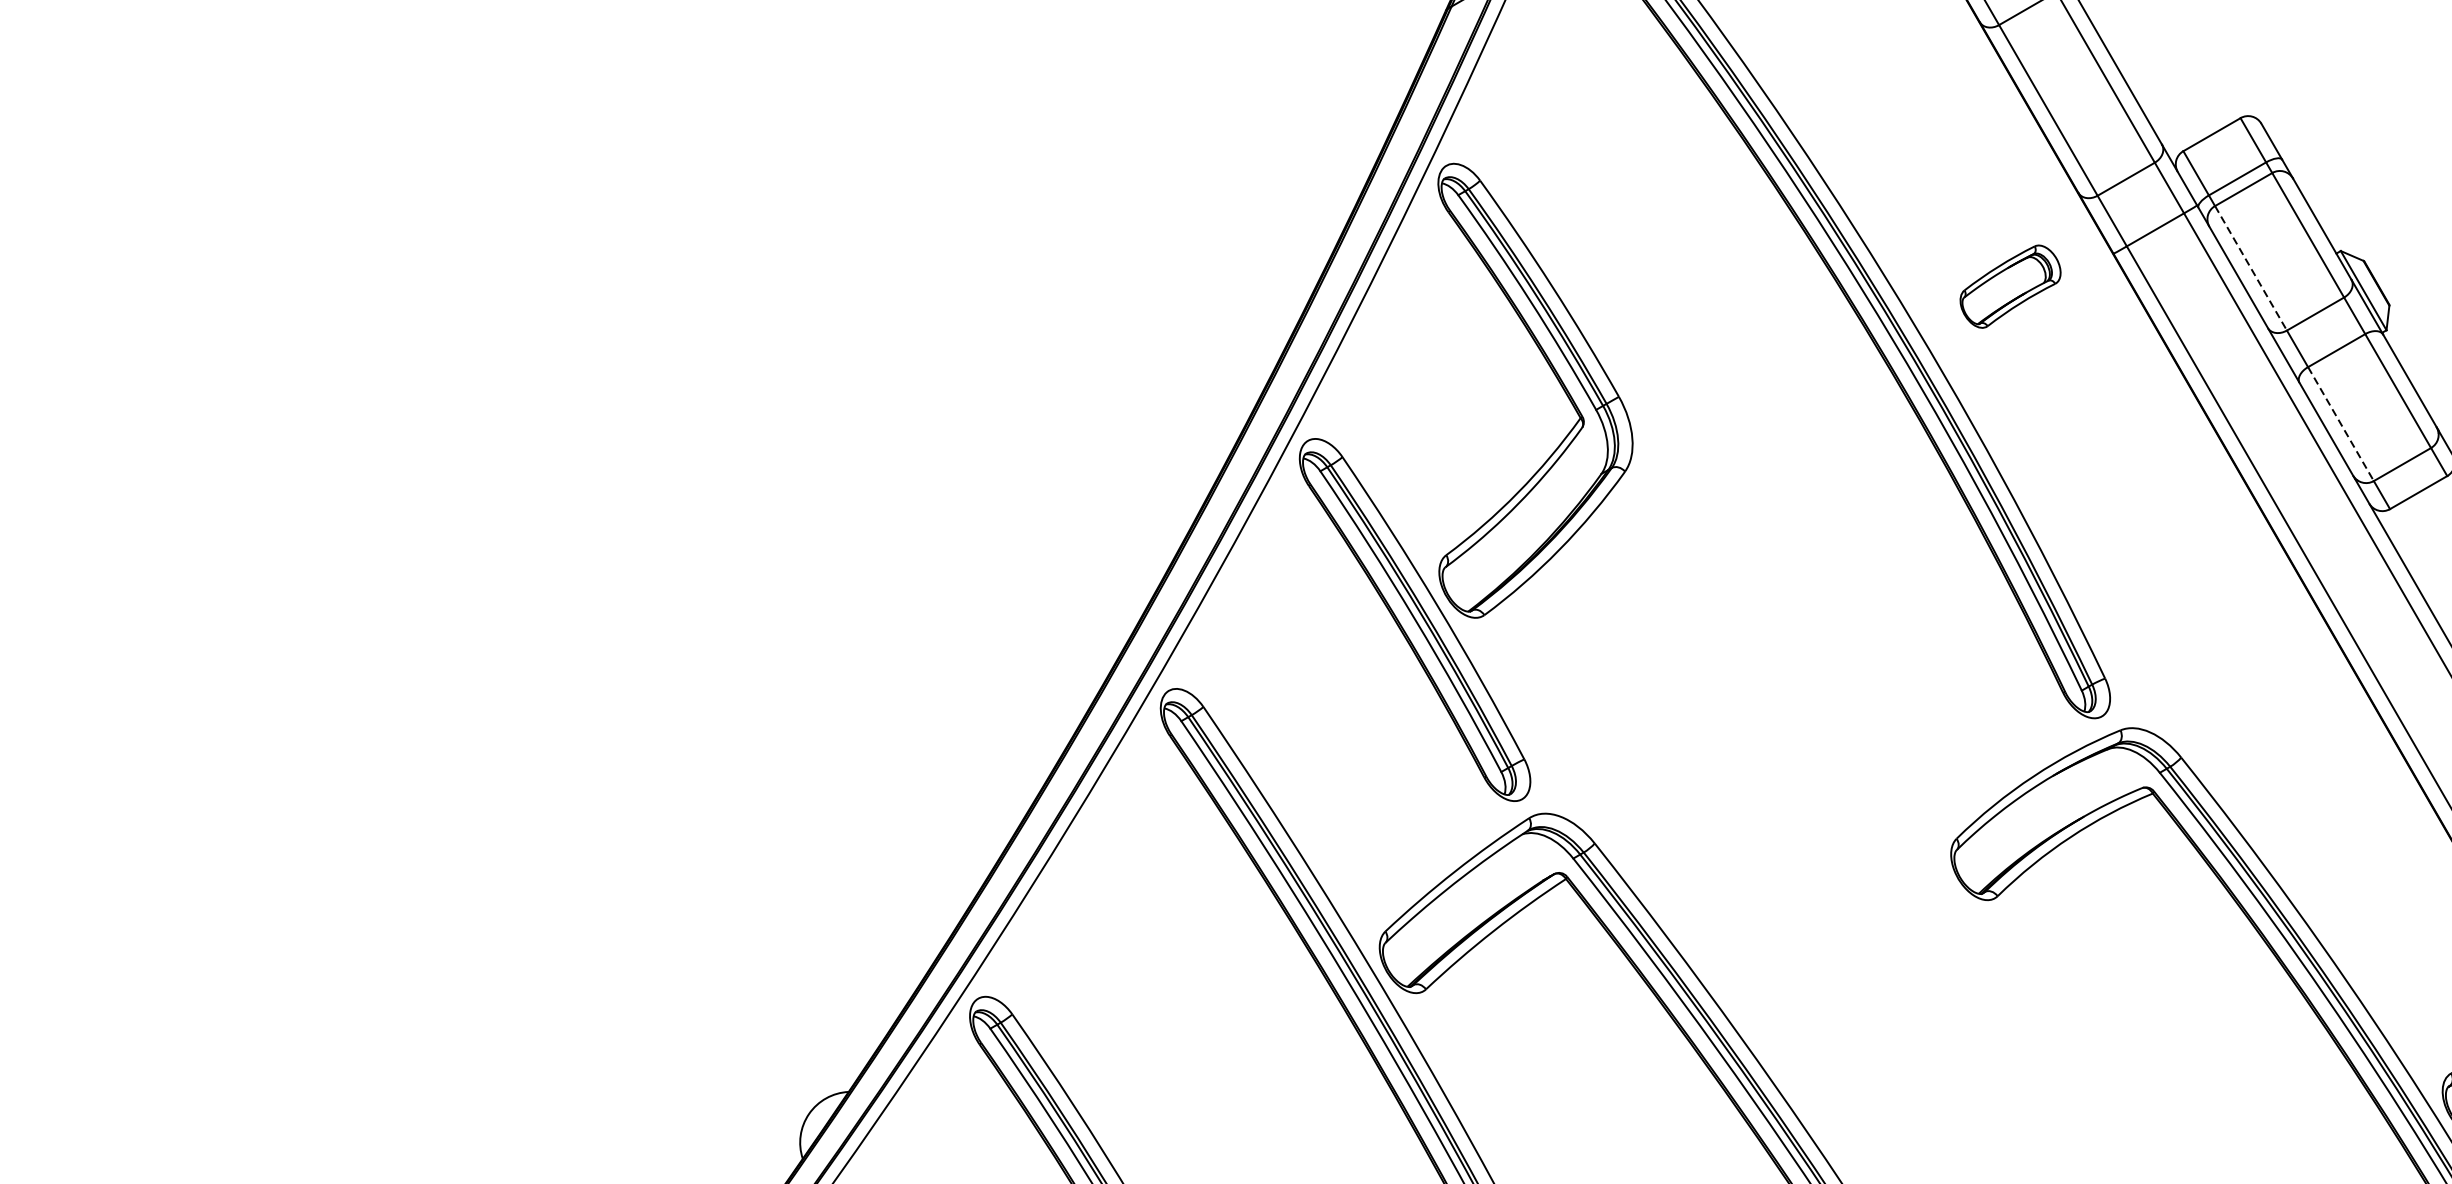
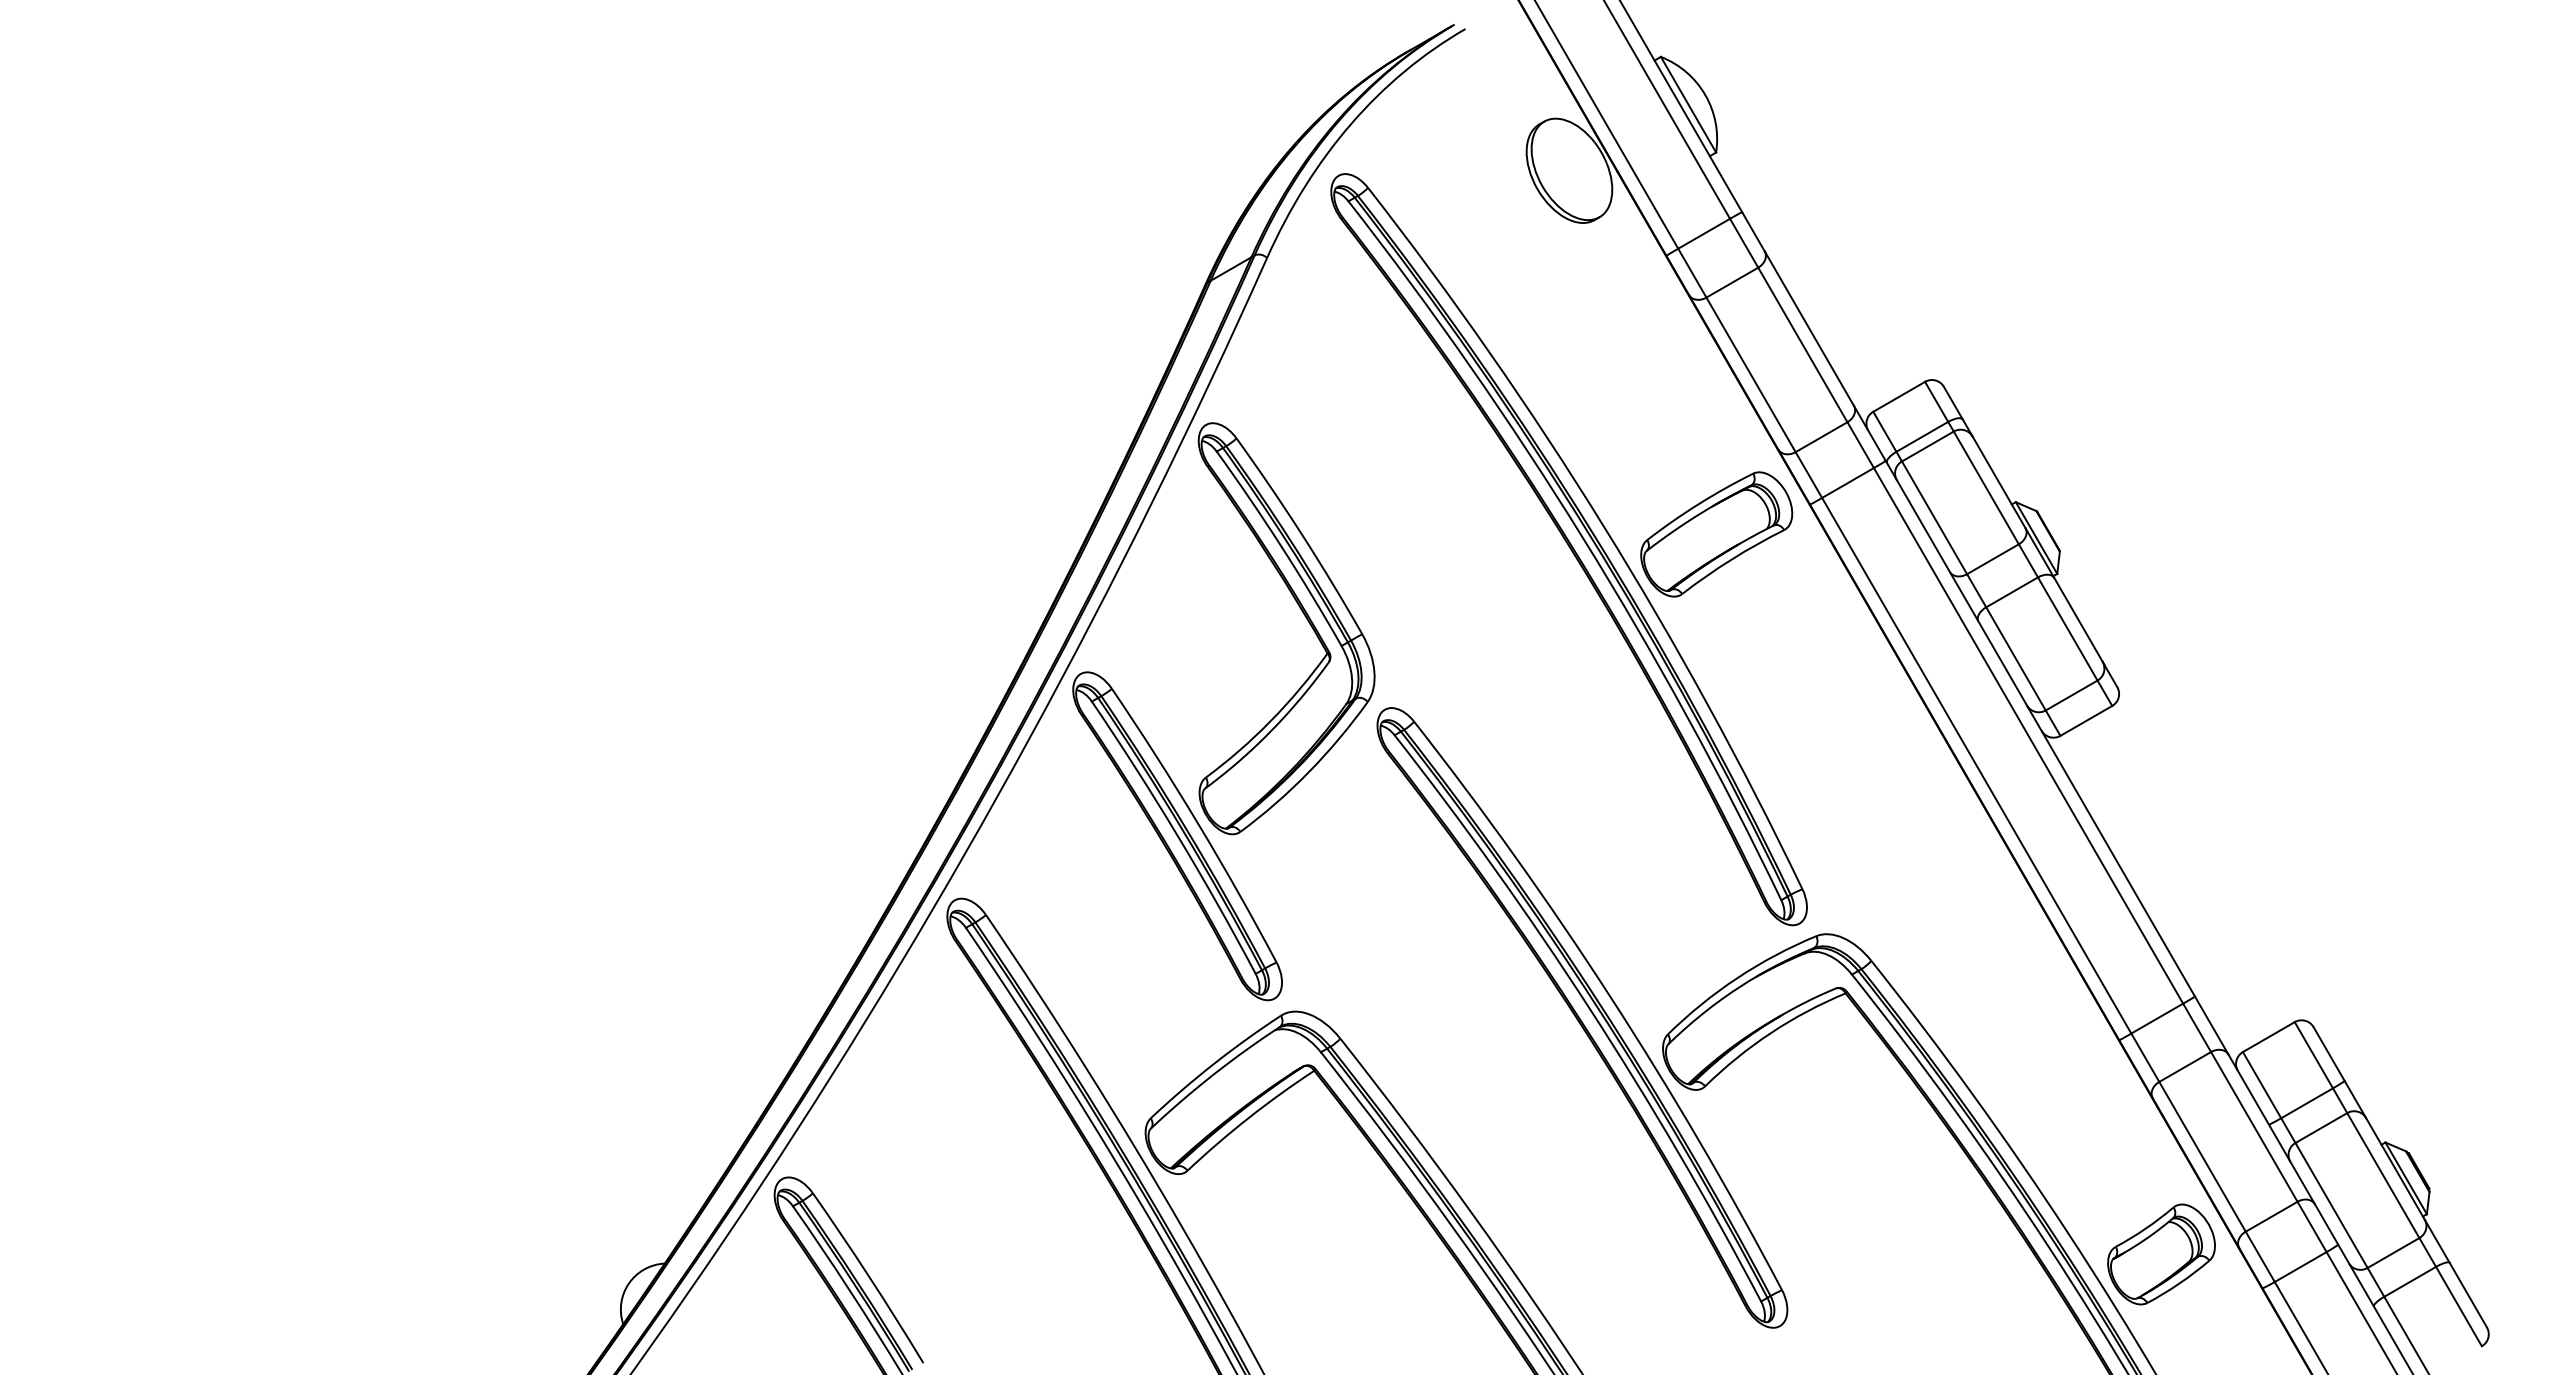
line: (2250, 269) -> (1934, 518), dashed -> solid
part: (2010, 286) -> (1716, 534), size x1.67
line: (2340, 423) -> (2015, 658), dashed -> solid
part: (1862, 820) -> (1582, 1017), added

